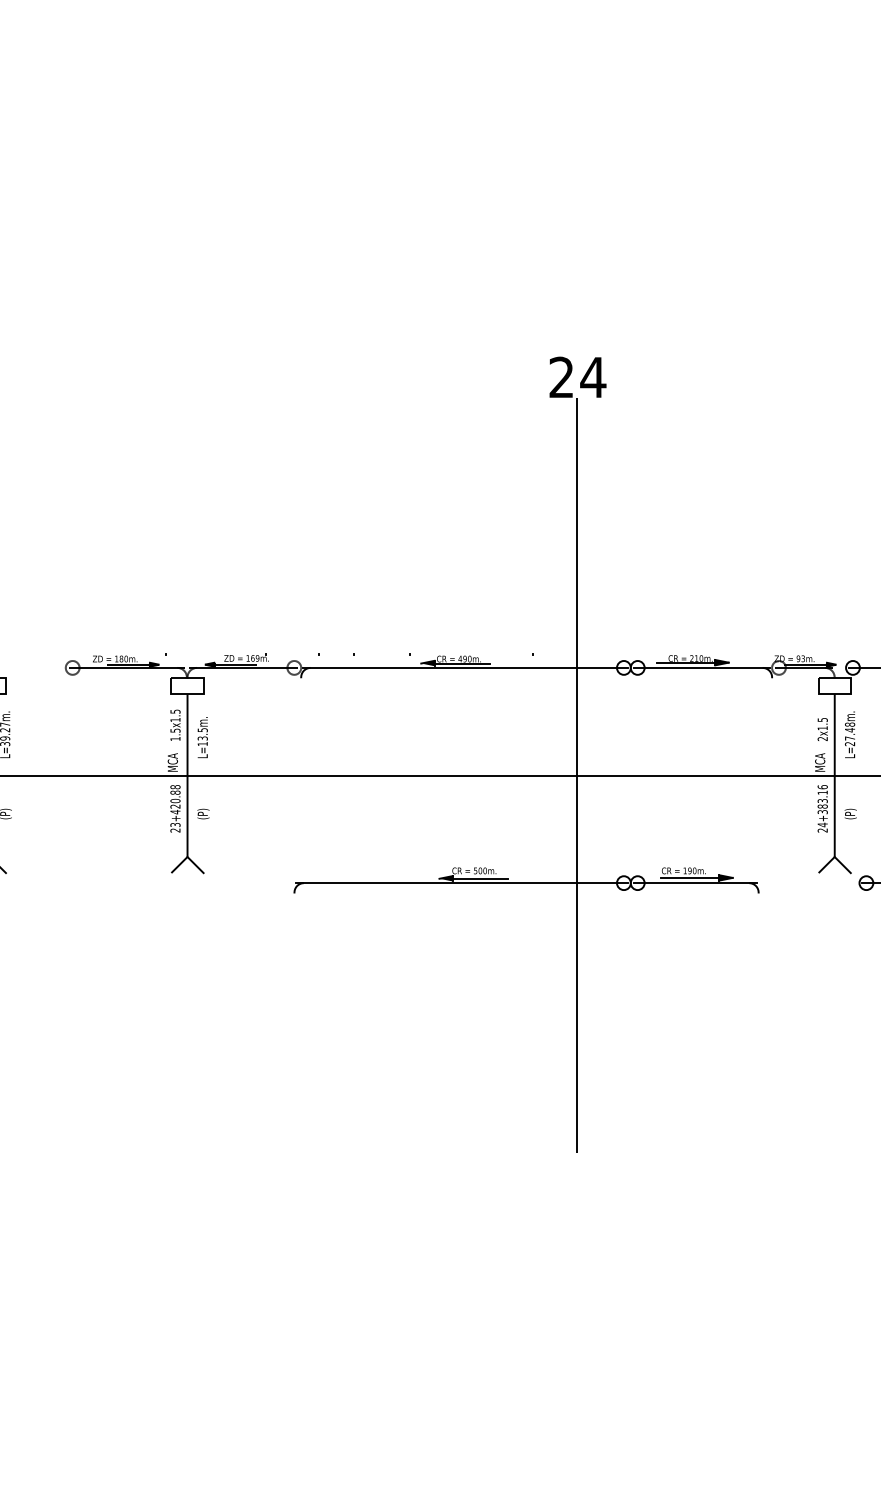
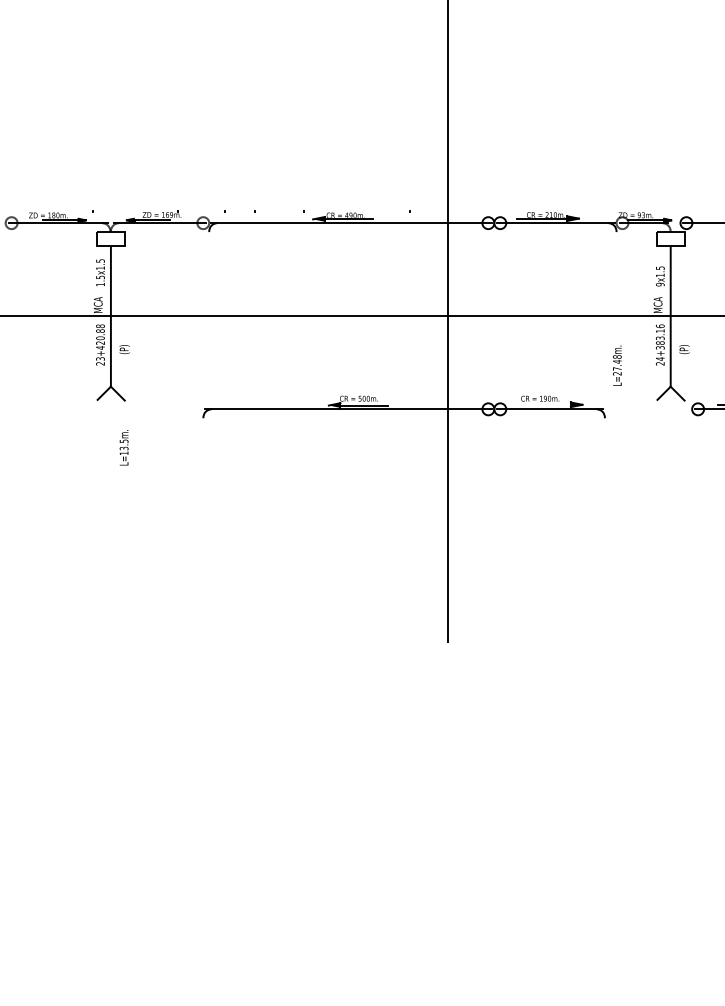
text: (850, 734) -> (617, 365), moved
text: (202, 737) -> (123, 447), moved
text: (822, 738) -> (660, 284), 2x1.5 -> 9x1.5
line: (689, 877) -> (545, 404), removed

